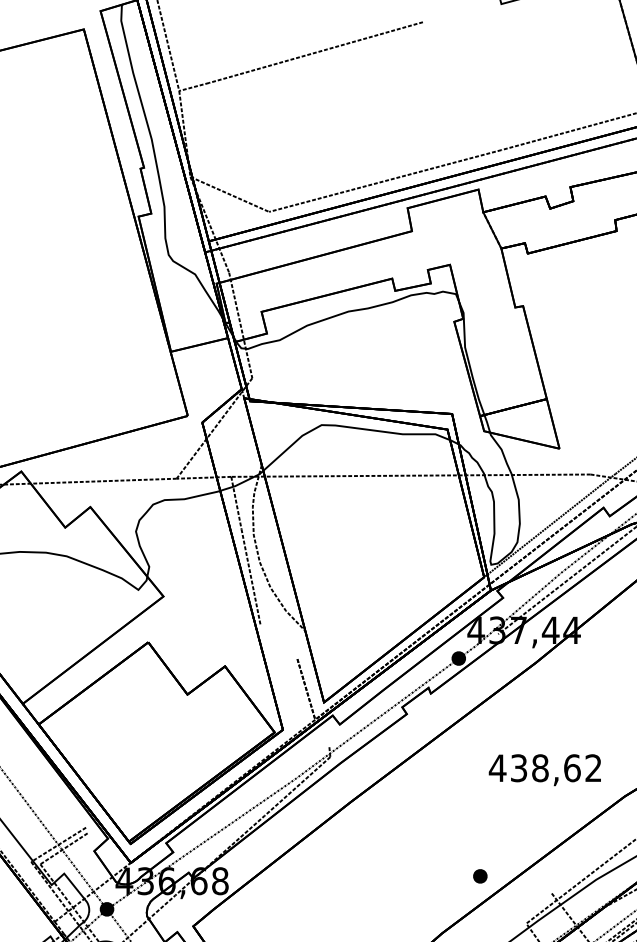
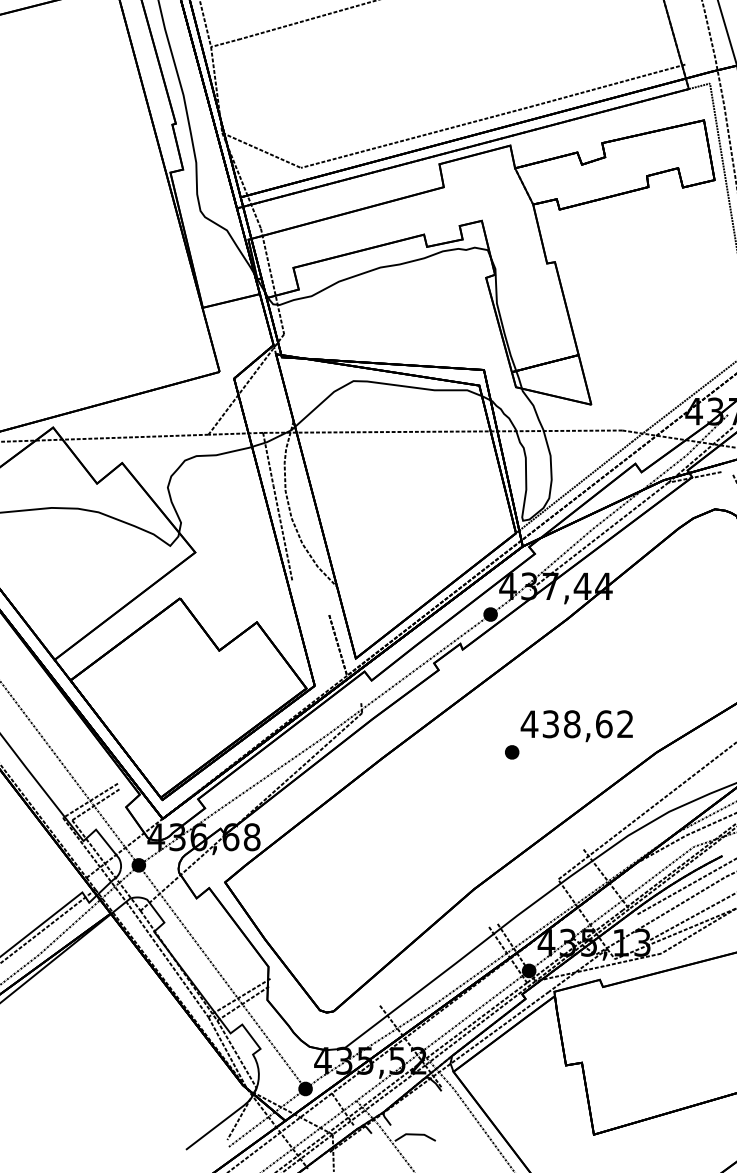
part: (480, 876) -> (512, 752), moved

